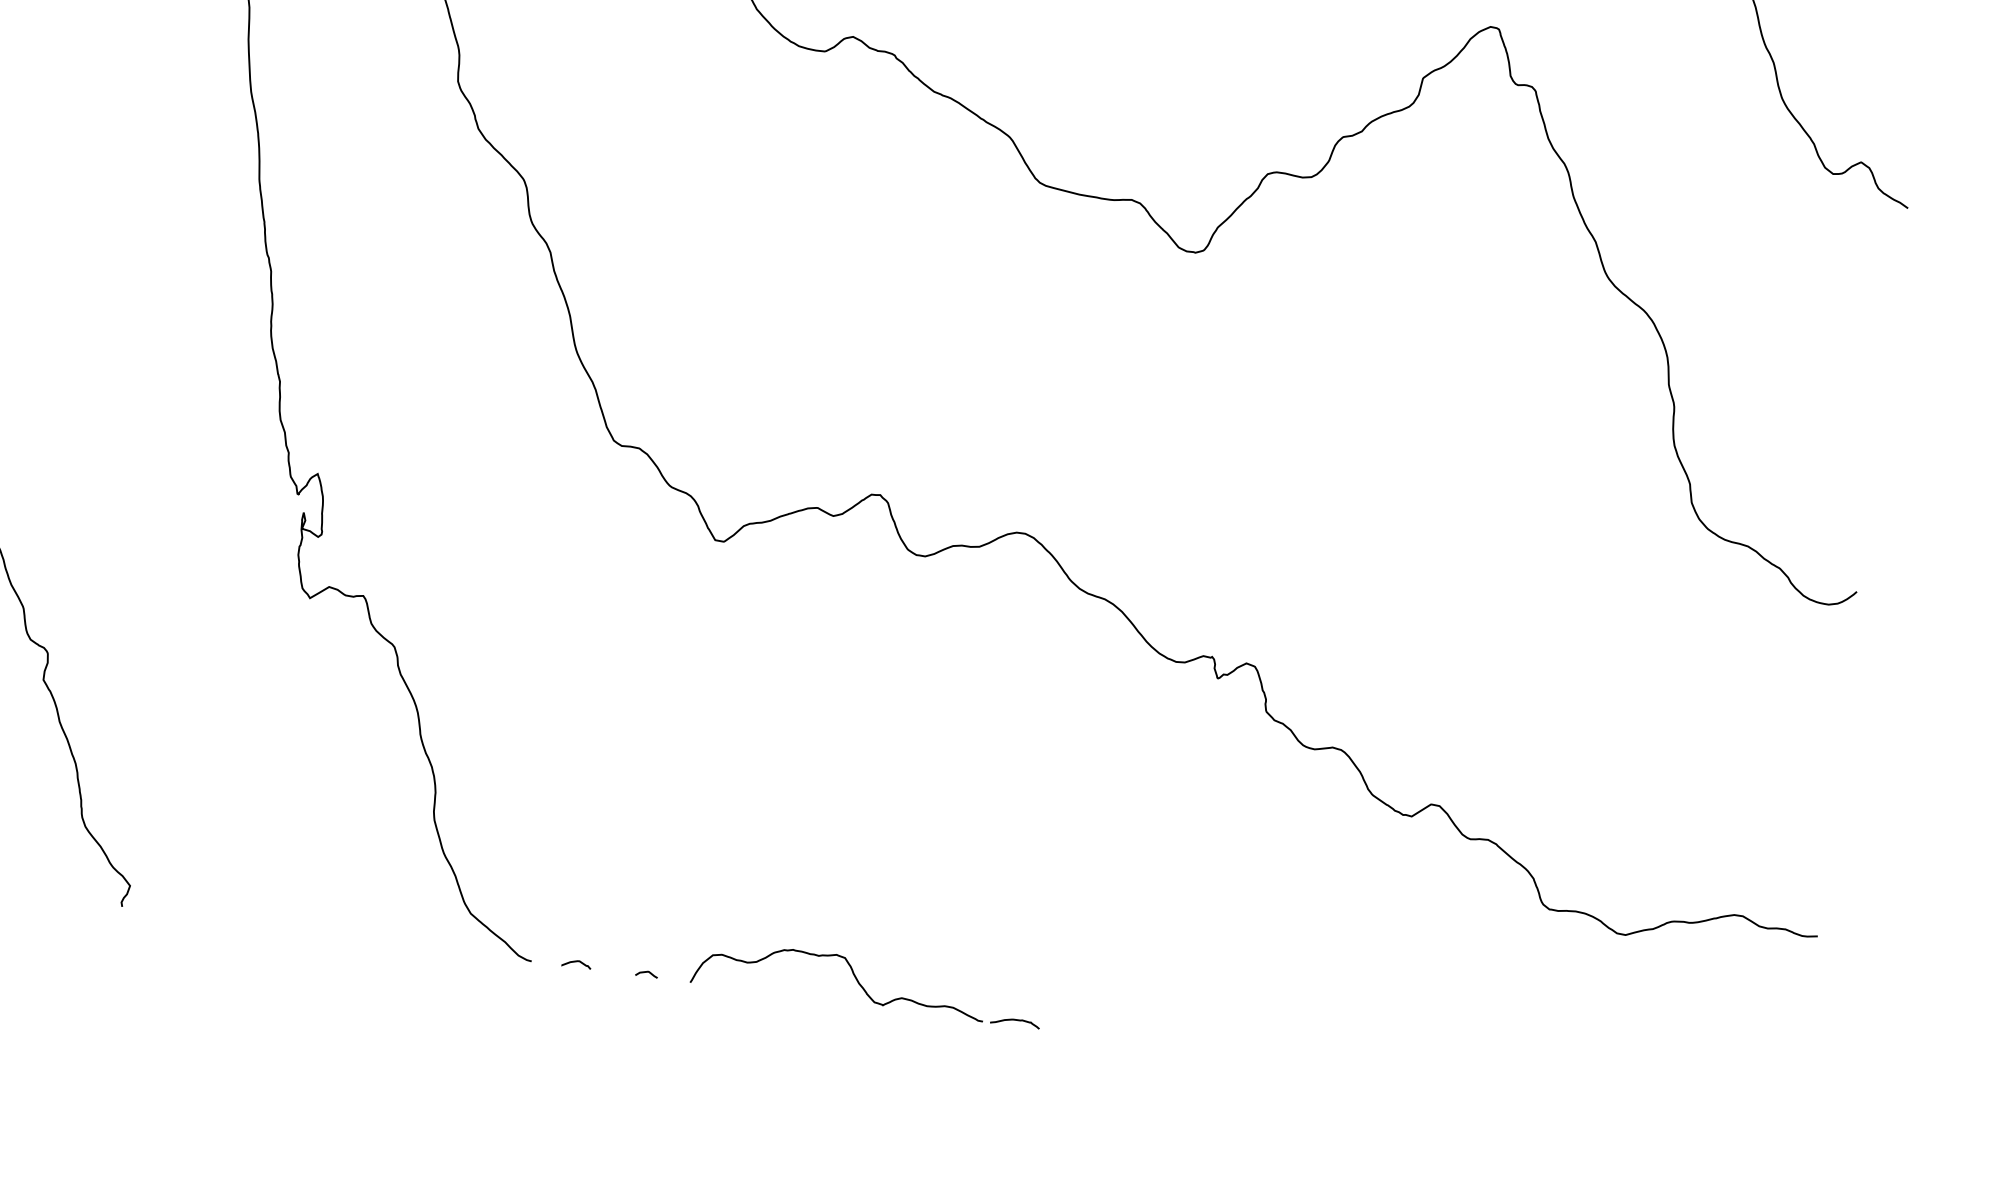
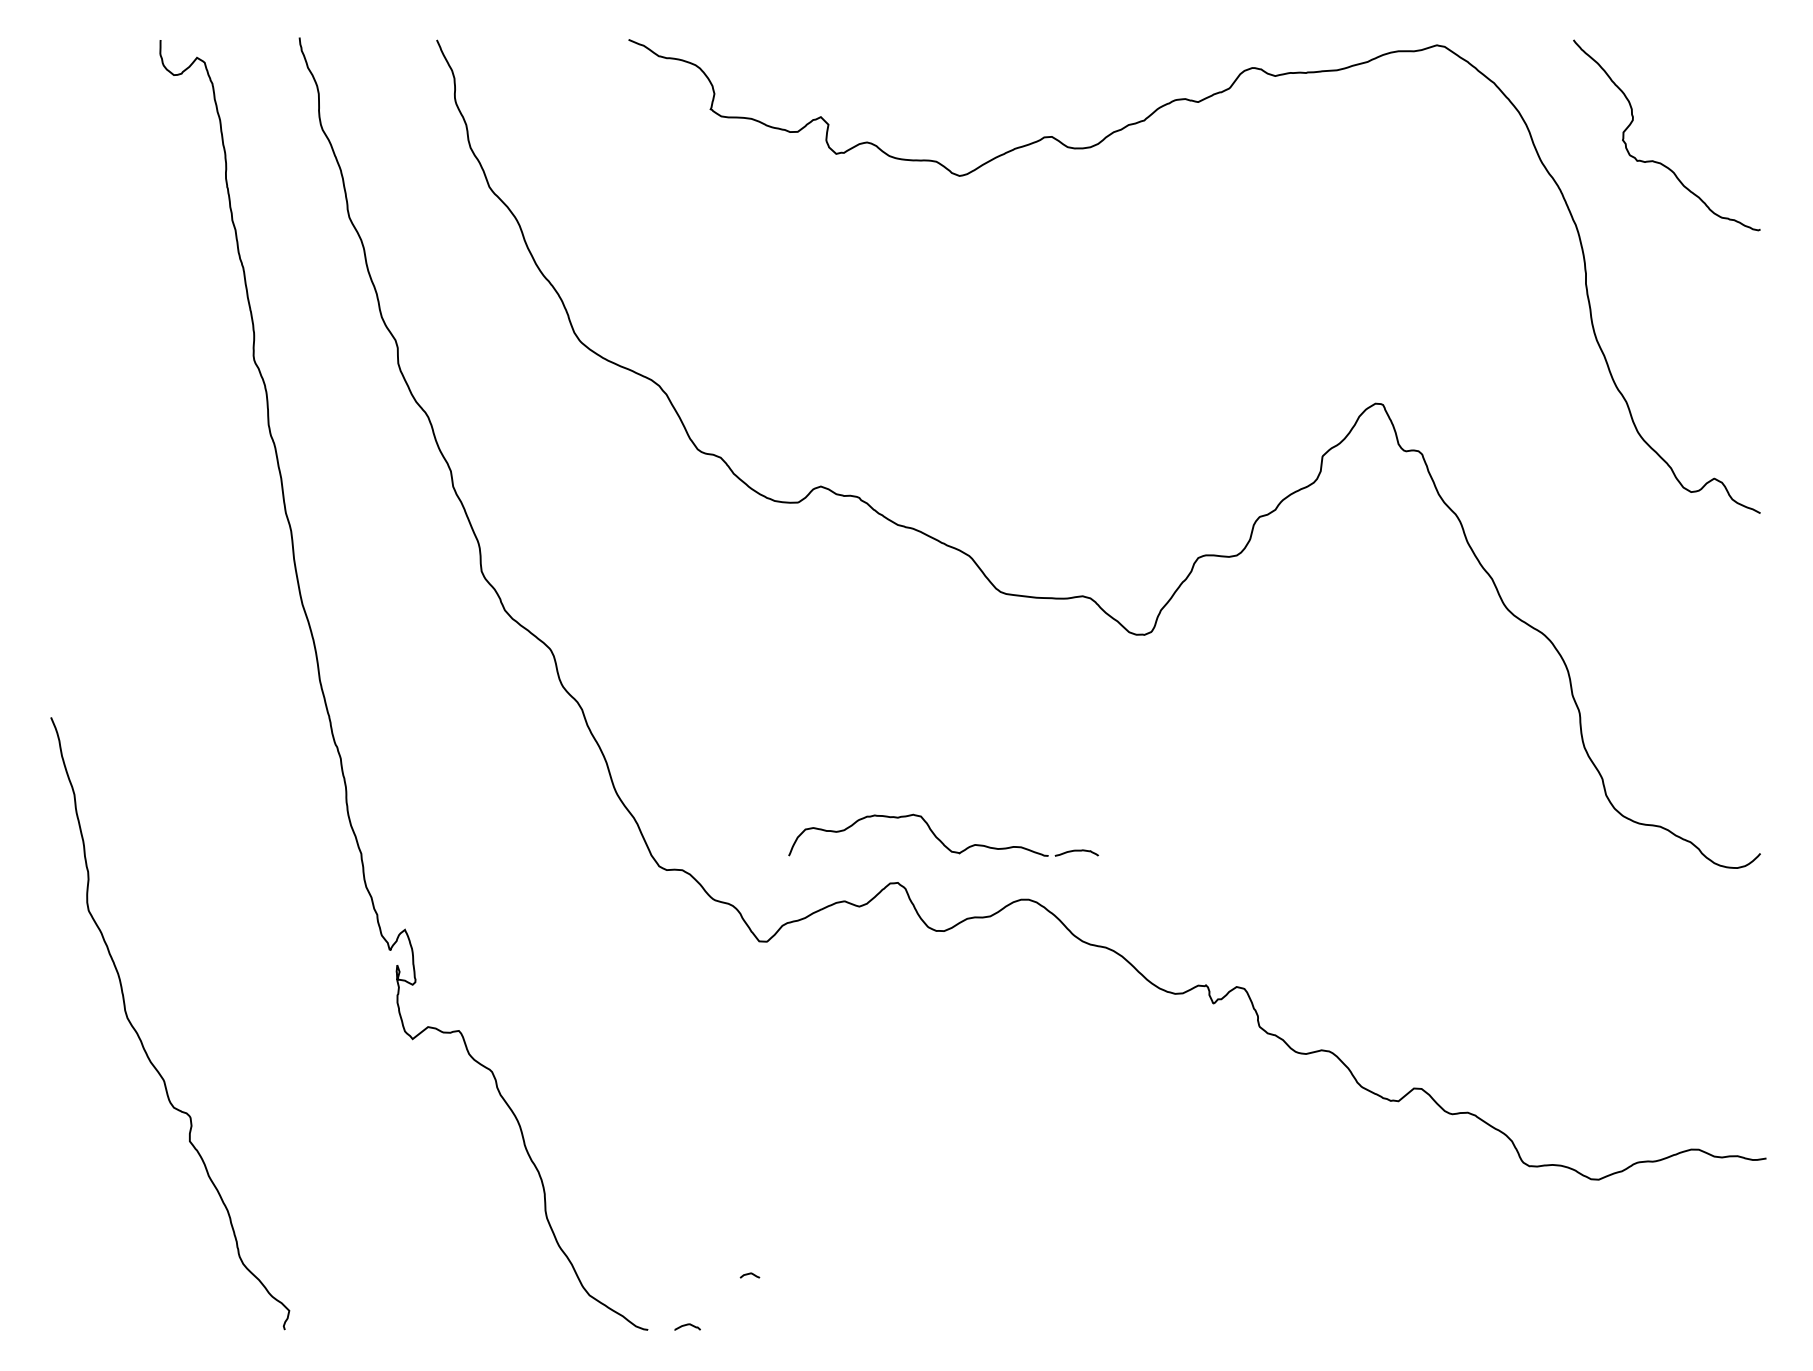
curve: (646, 972) -> (749, 1274), moved
part: (867, 981) -> (943, 834), moved

